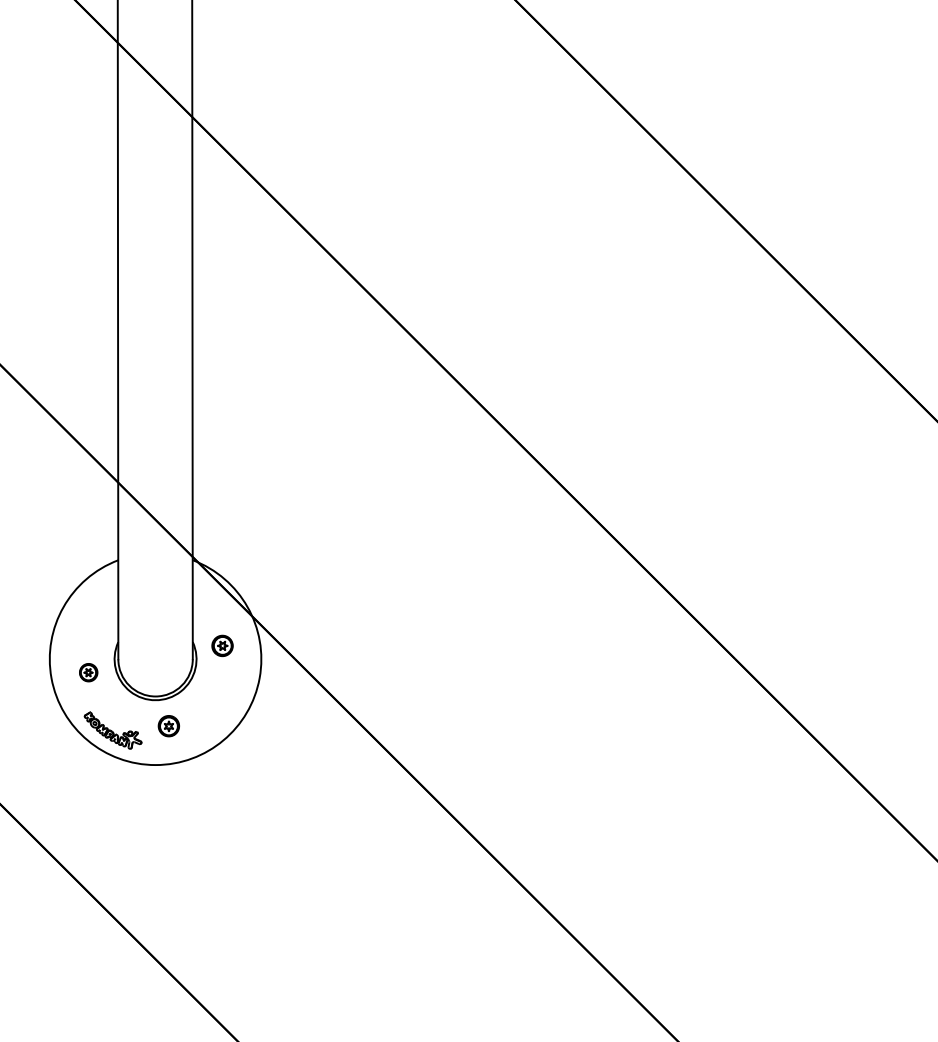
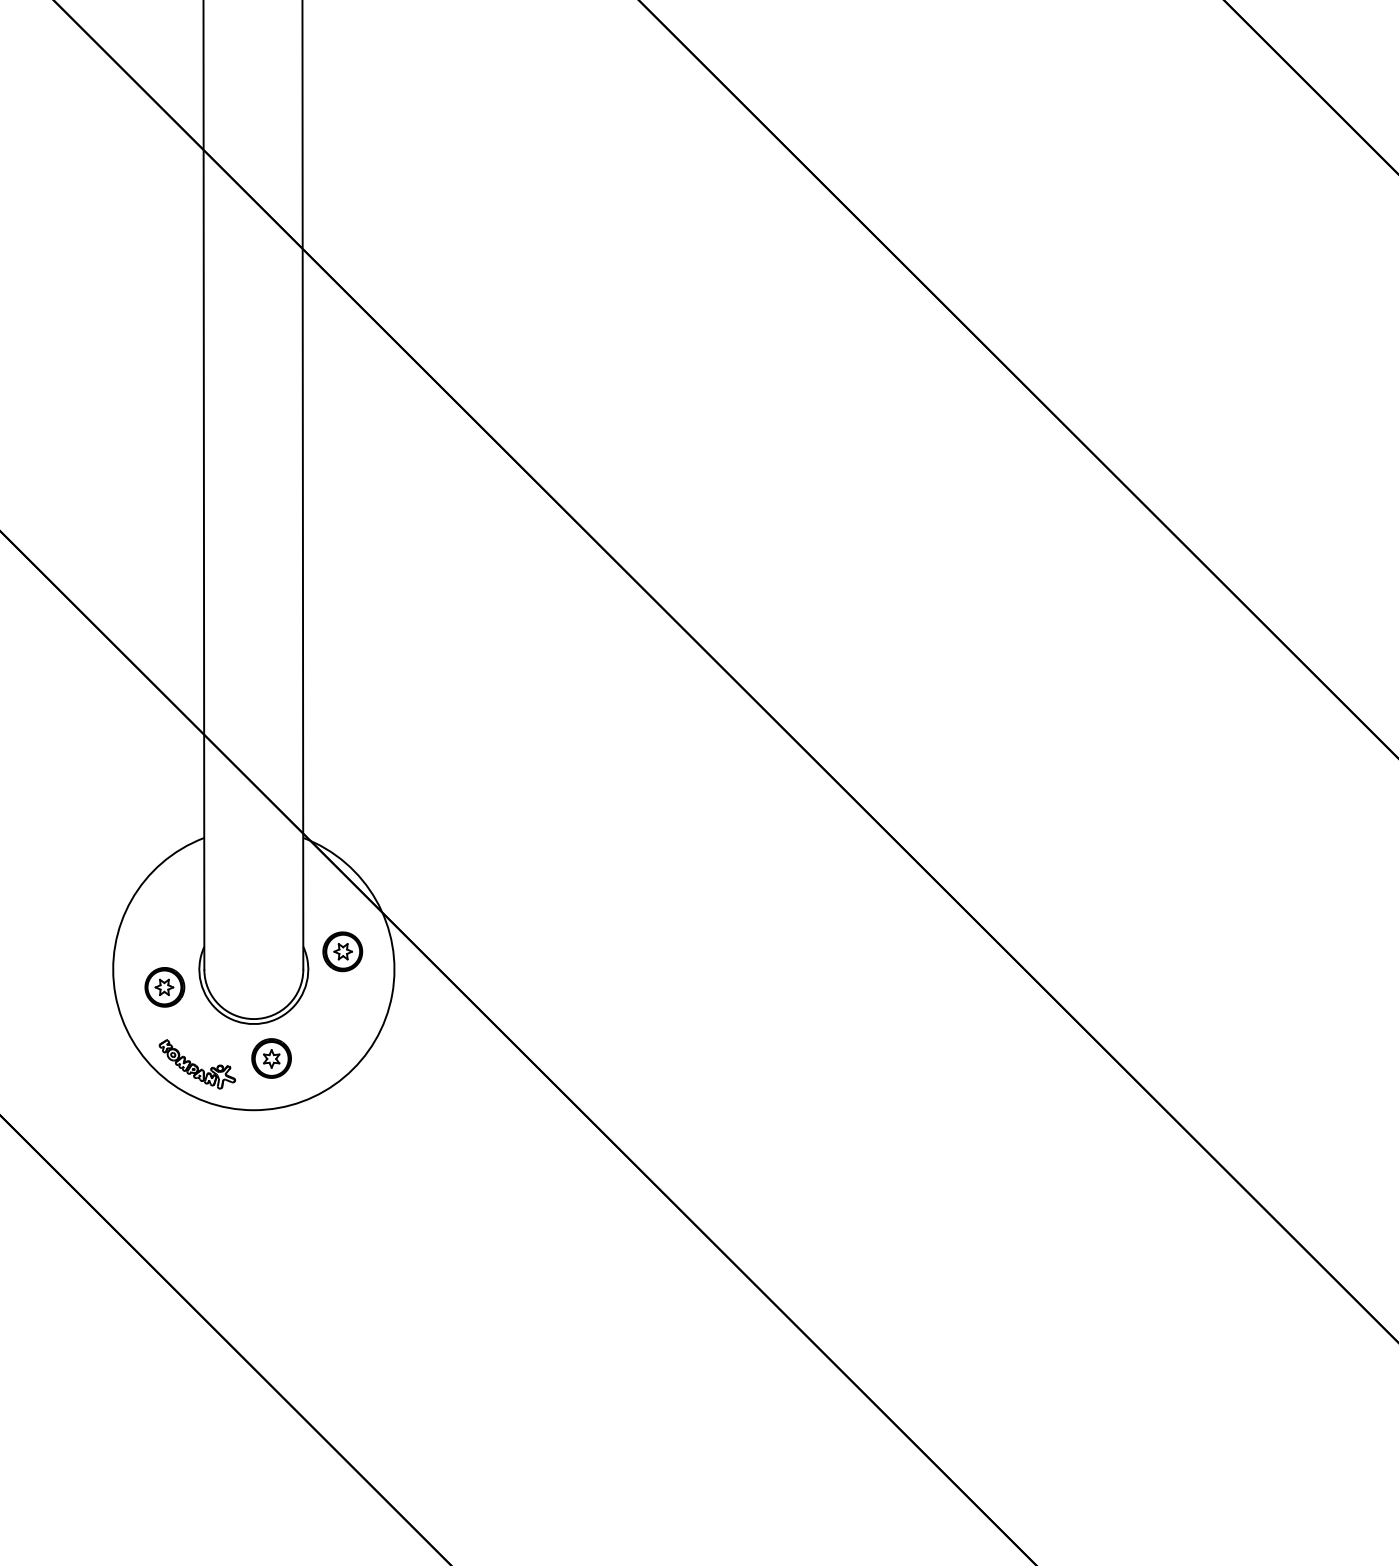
part: (222, 645) -> (342, 951), size x1.43
part: (88, 672) -> (164, 987), size x1.67
part: (168, 726) -> (271, 1058), size x1.43

